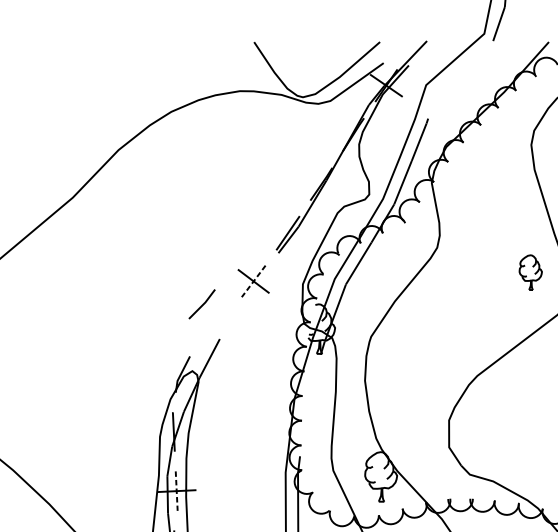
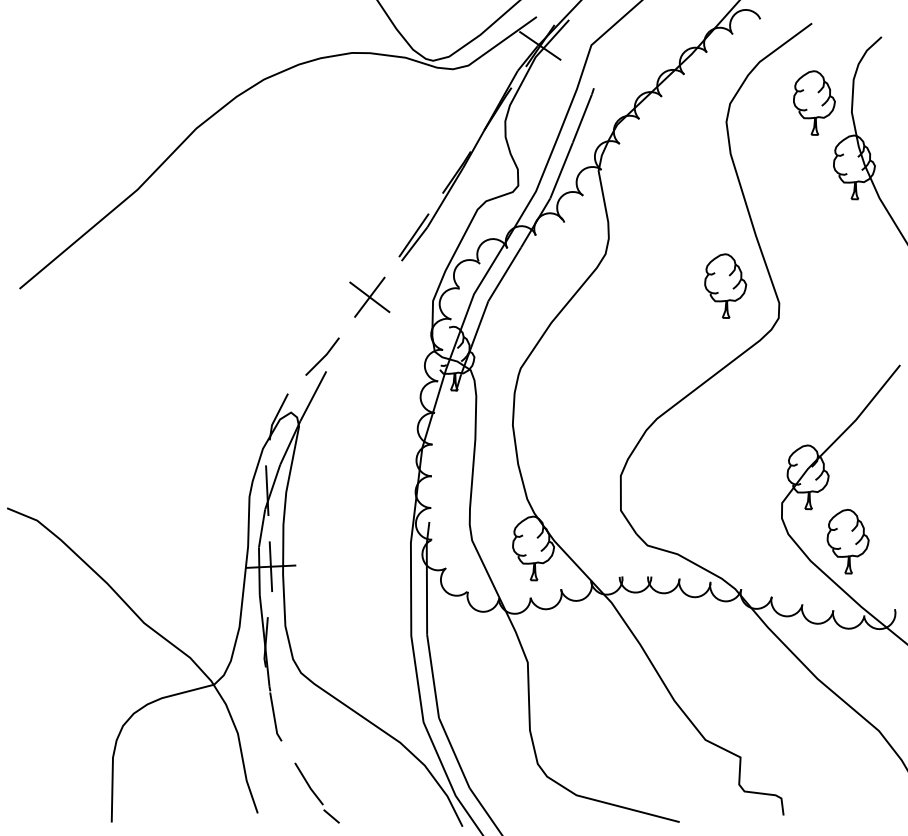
part: (530, 272) -> (725, 285), size x1.43
line: (253, 281) -> (369, 297), dashed -> solid
line: (202, 304) -> (323, 356), moved
line: (176, 490) -> (270, 566), dashed -> solid

